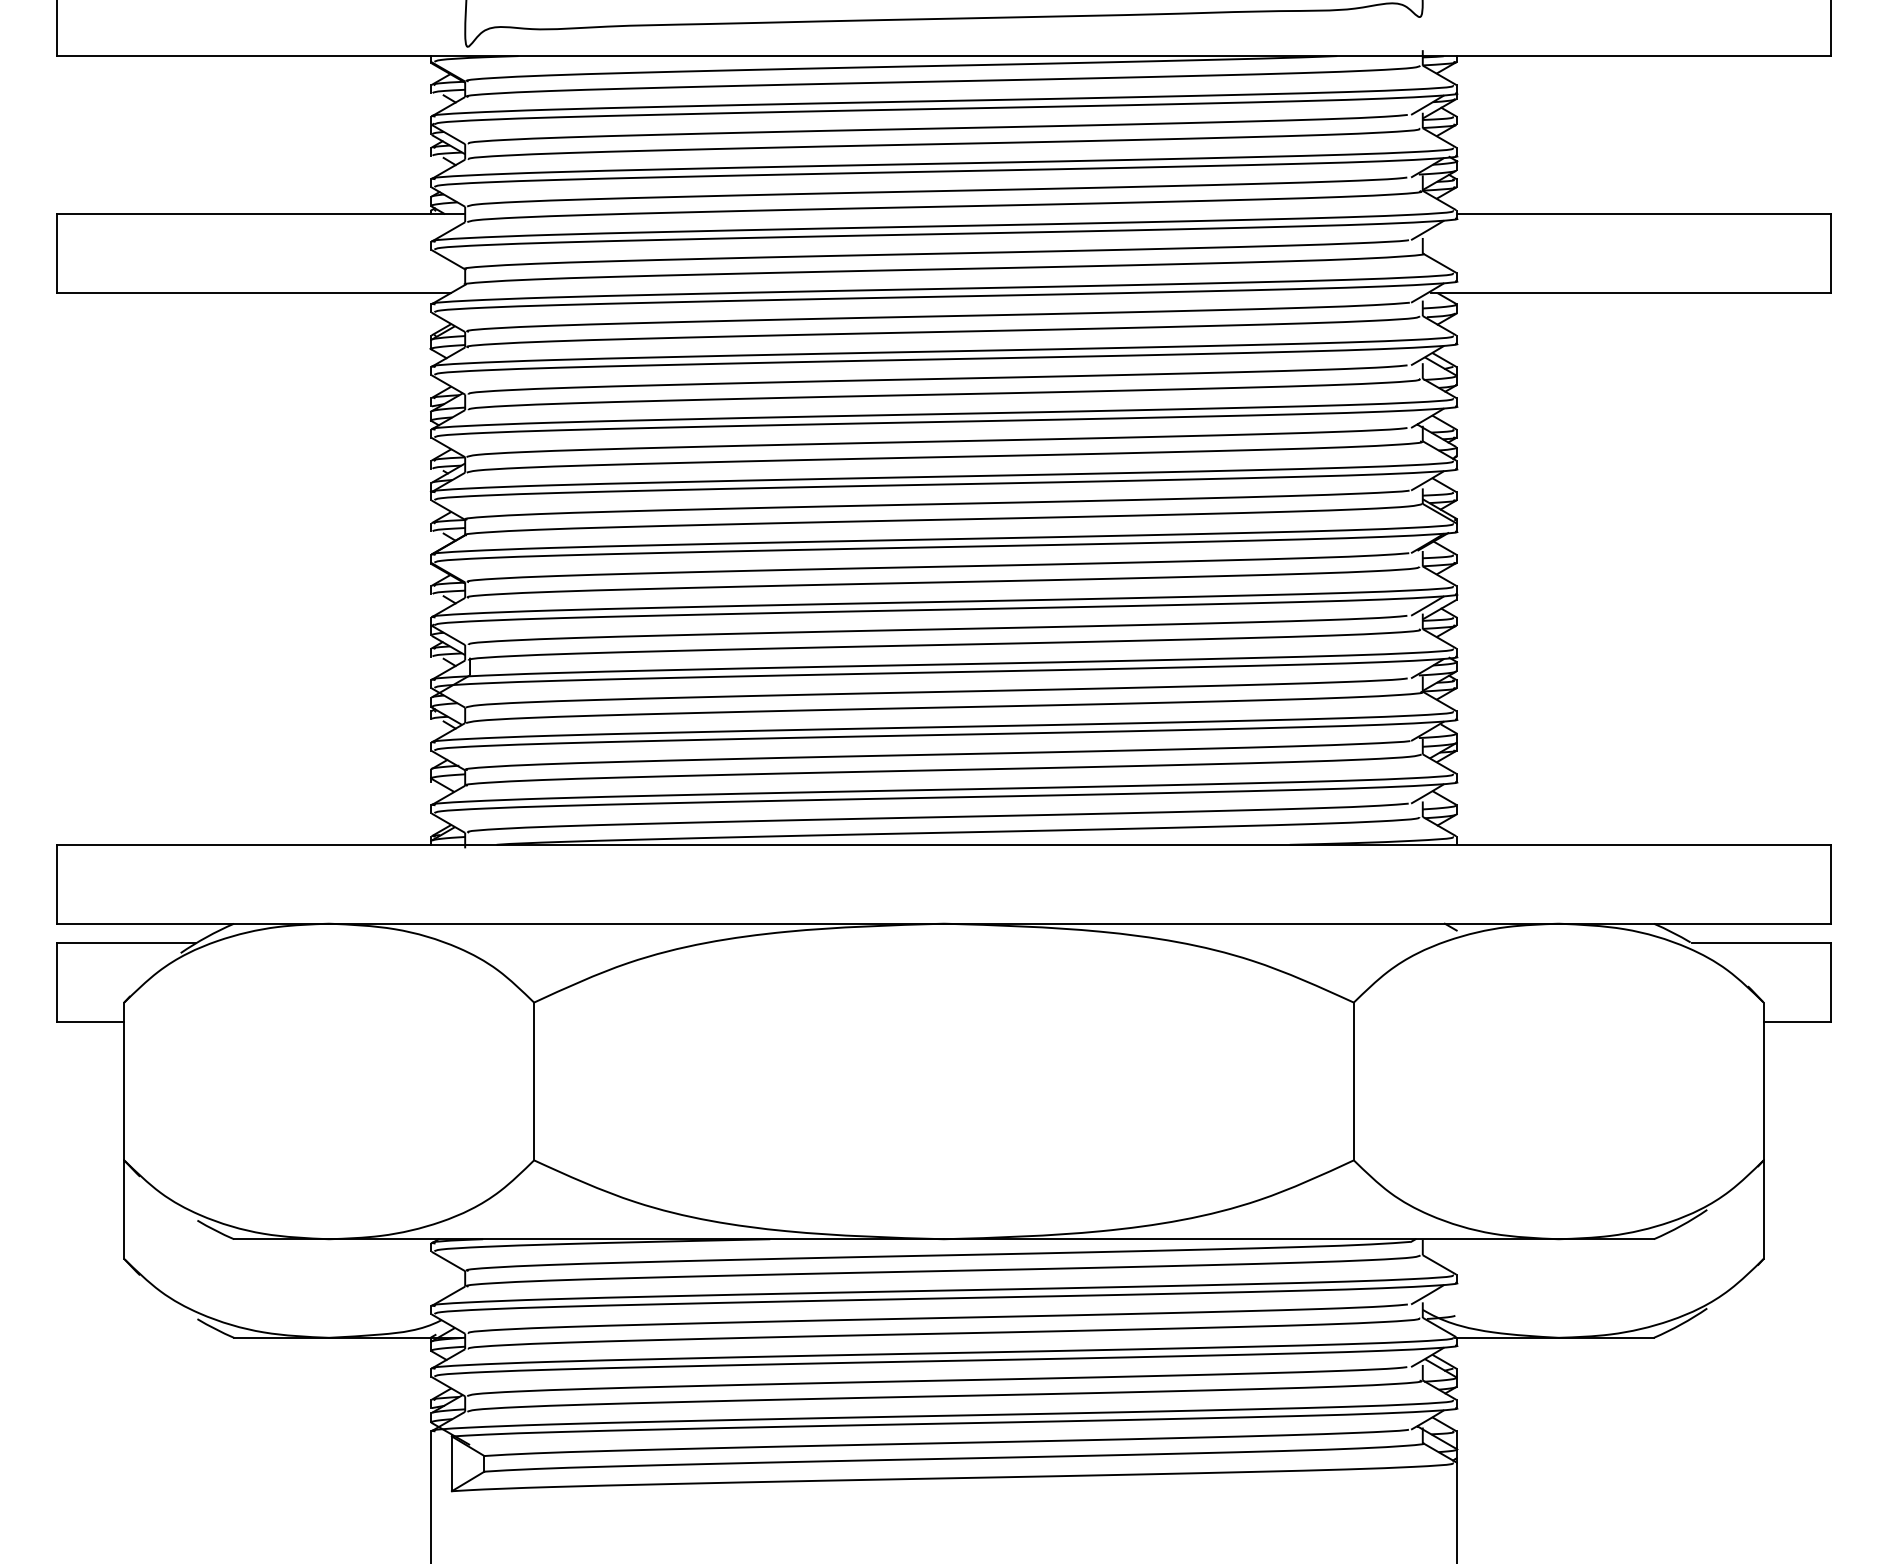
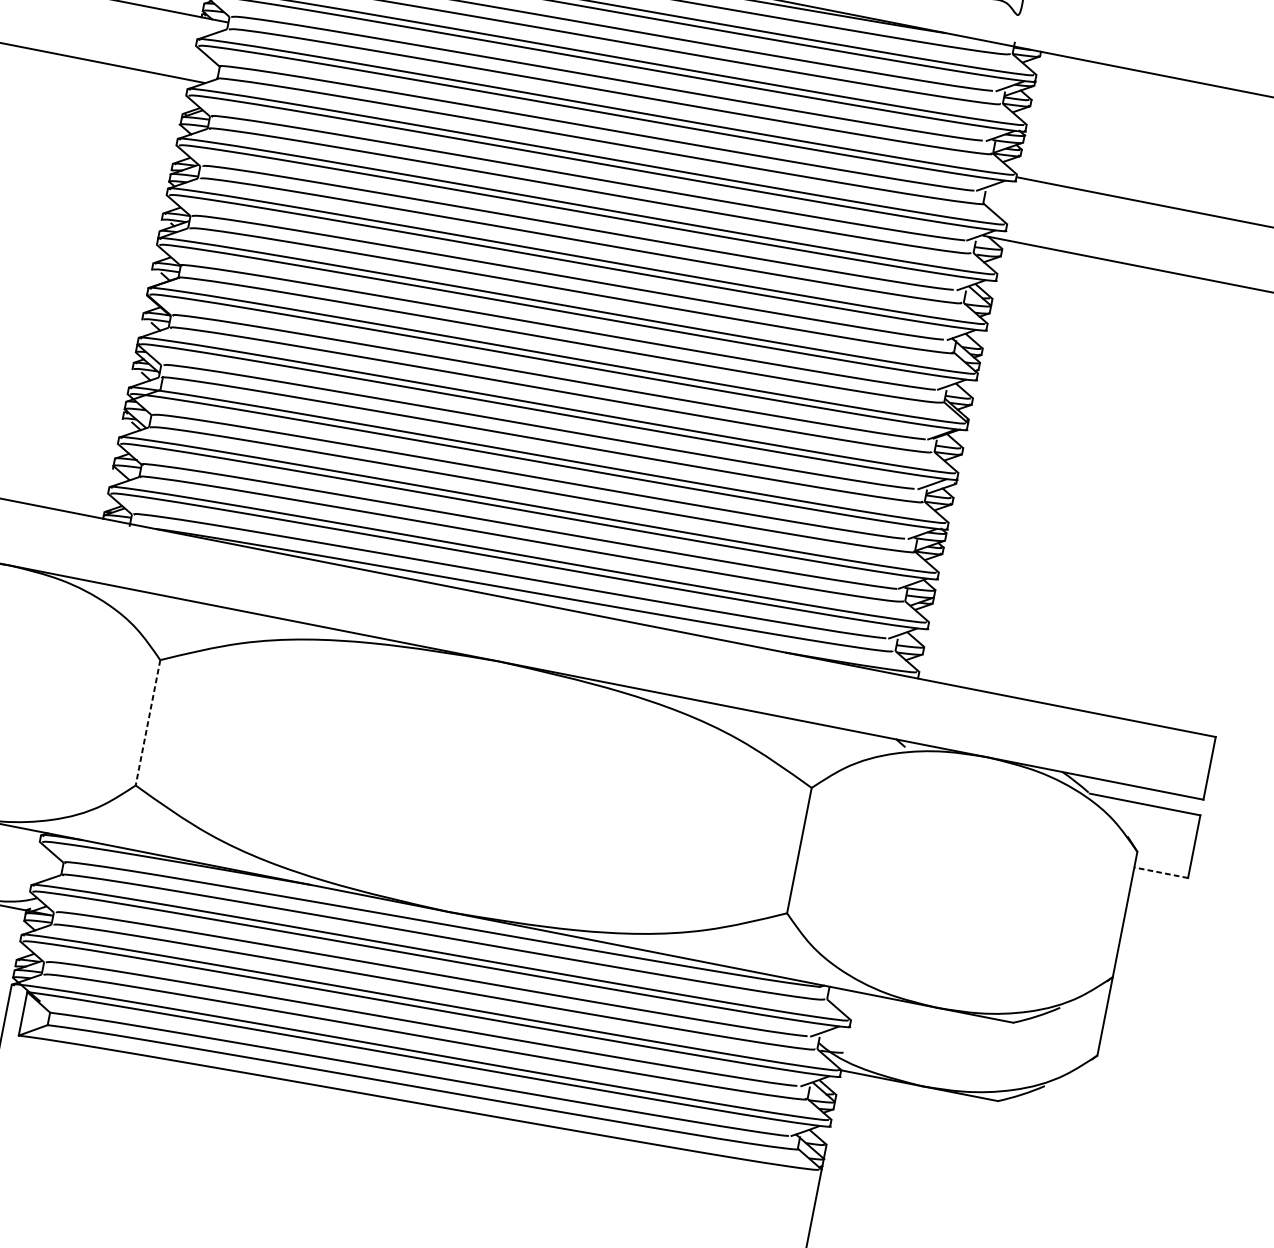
line: (1797, 1022) -> (1161, 872), solid -> dashed
line: (534, 1081) -> (148, 722), solid -> dashed

